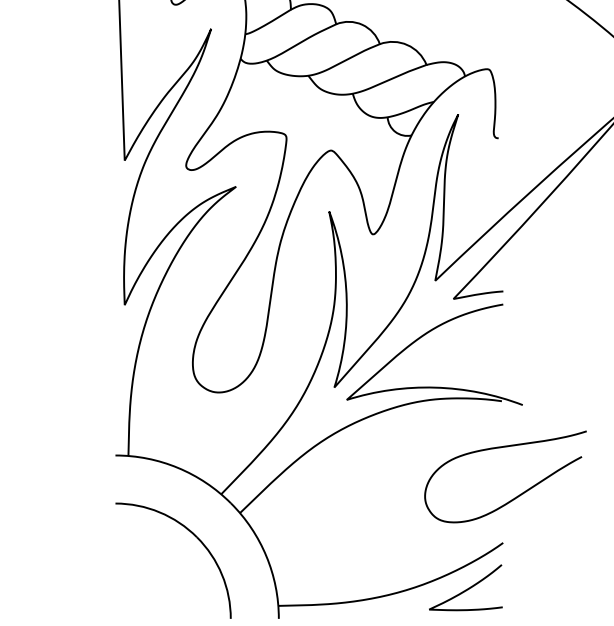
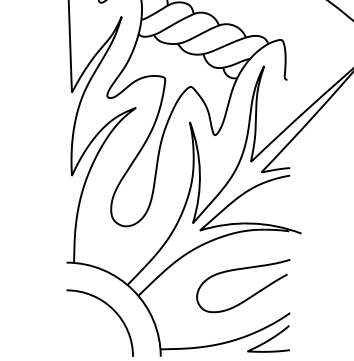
curve: (516, 495) -> (249, 296), moved

